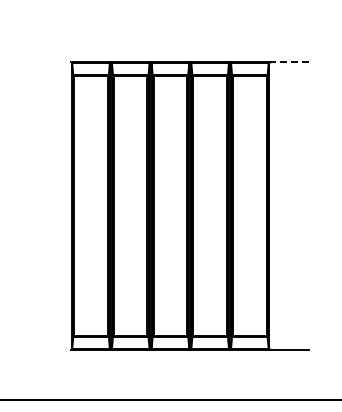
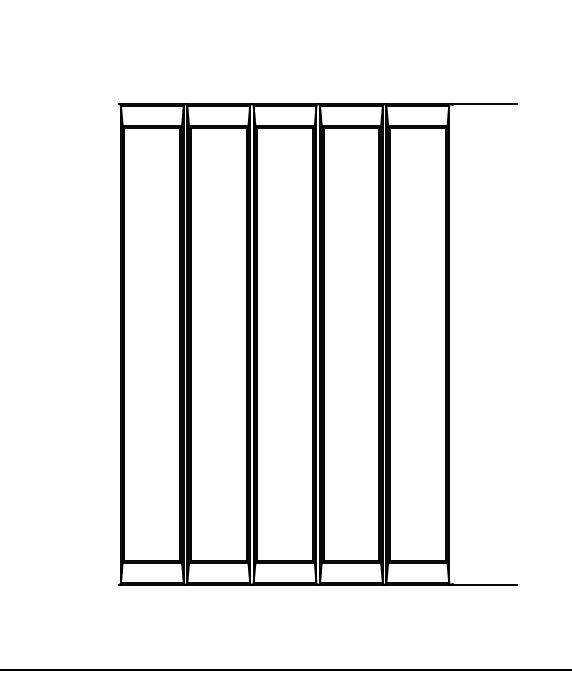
line: (289, 62) -> (484, 104), dashed -> solid

